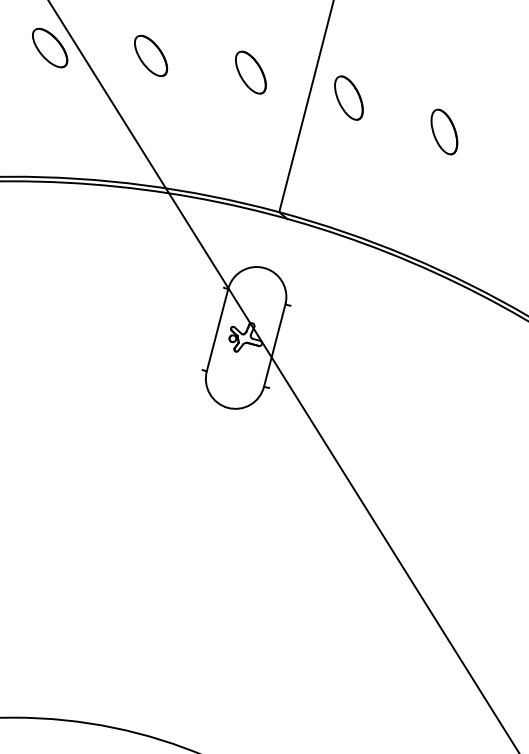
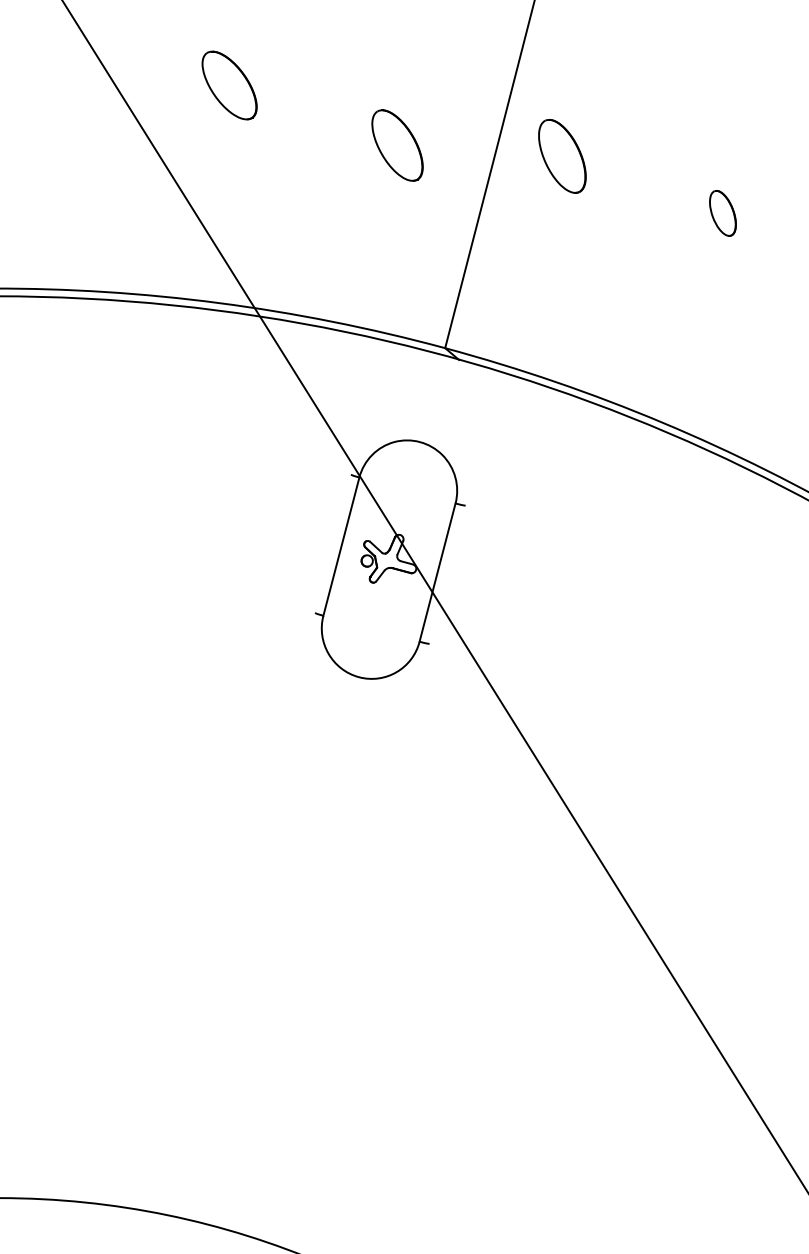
part: (50, 47) -> (60, 71), removed
part: (250, 72) -> (396, 145), moved
part: (444, 131) -> (723, 212), size x0.6

